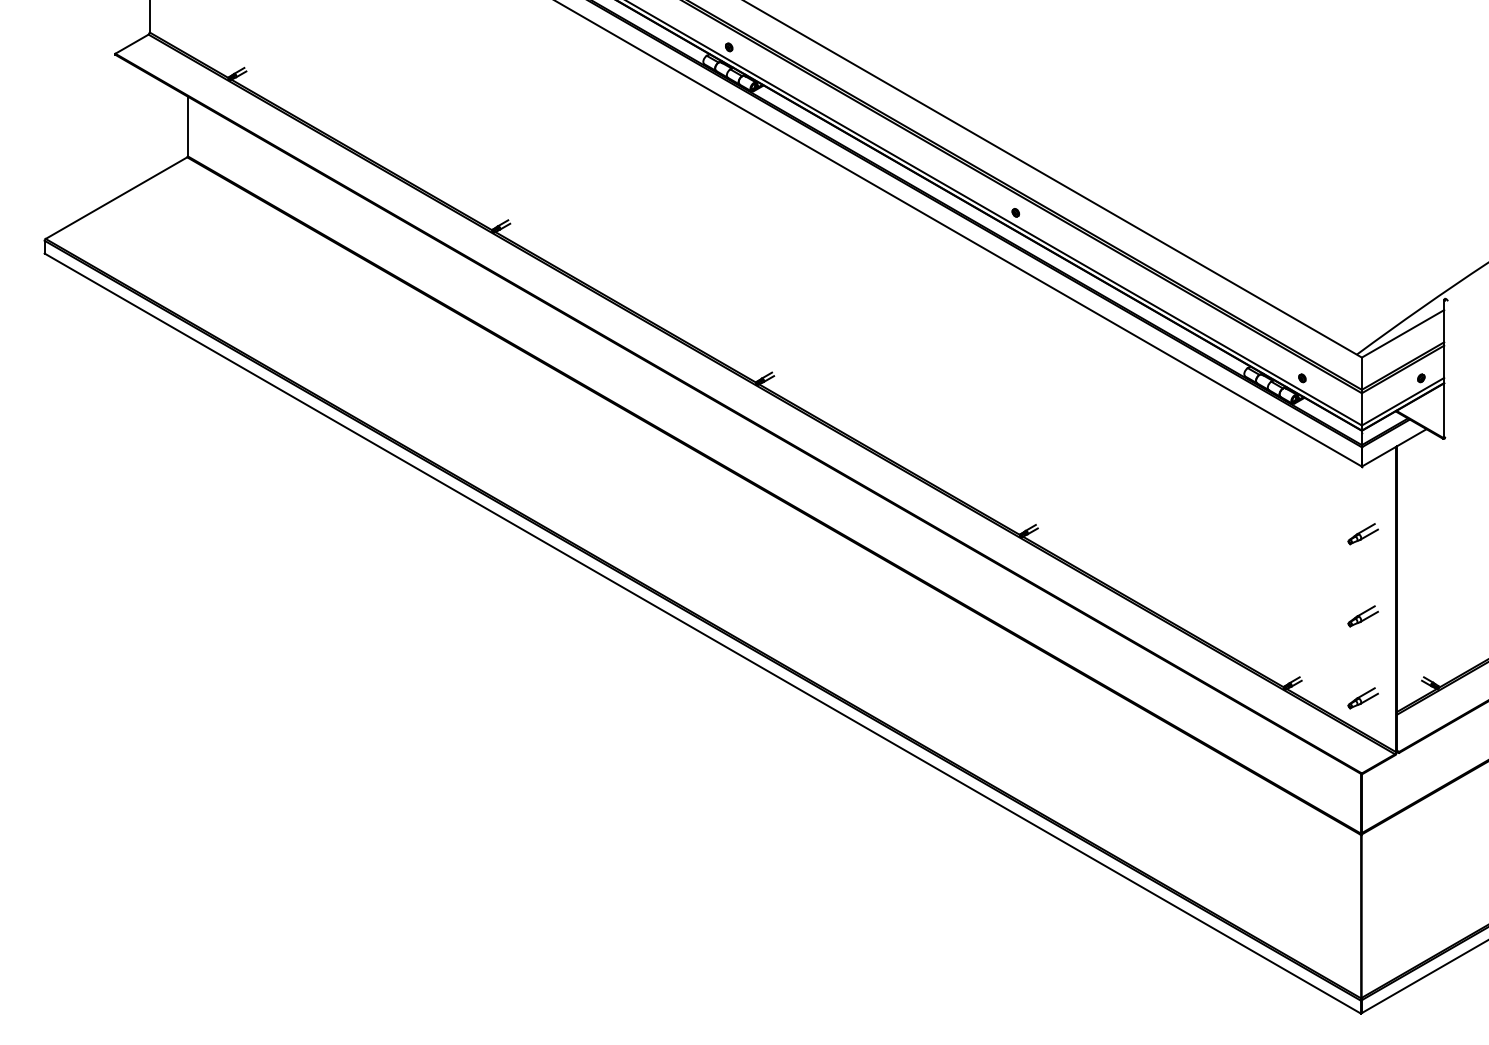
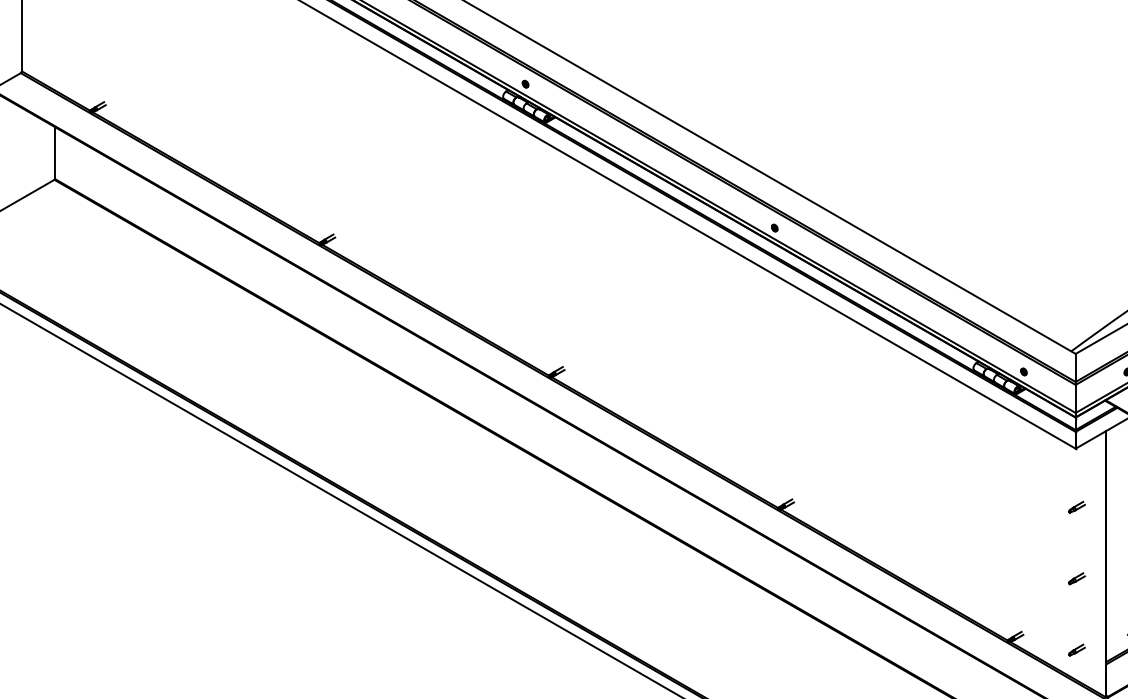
part: (1363, 533) -> (1077, 506), size x0.62
part: (1363, 615) -> (1077, 578), size x0.62
part: (1363, 698) -> (1077, 650), size x0.62

